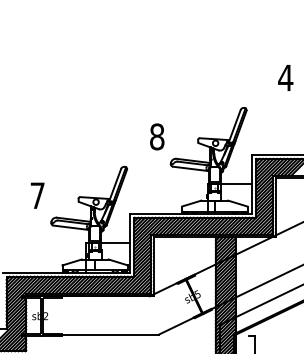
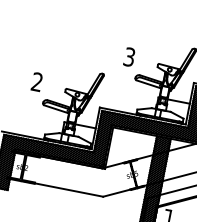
text: (157, 136) -> (129, 56), 8 -> 3
text: (37, 195) -> (37, 81), 7 -> 2

